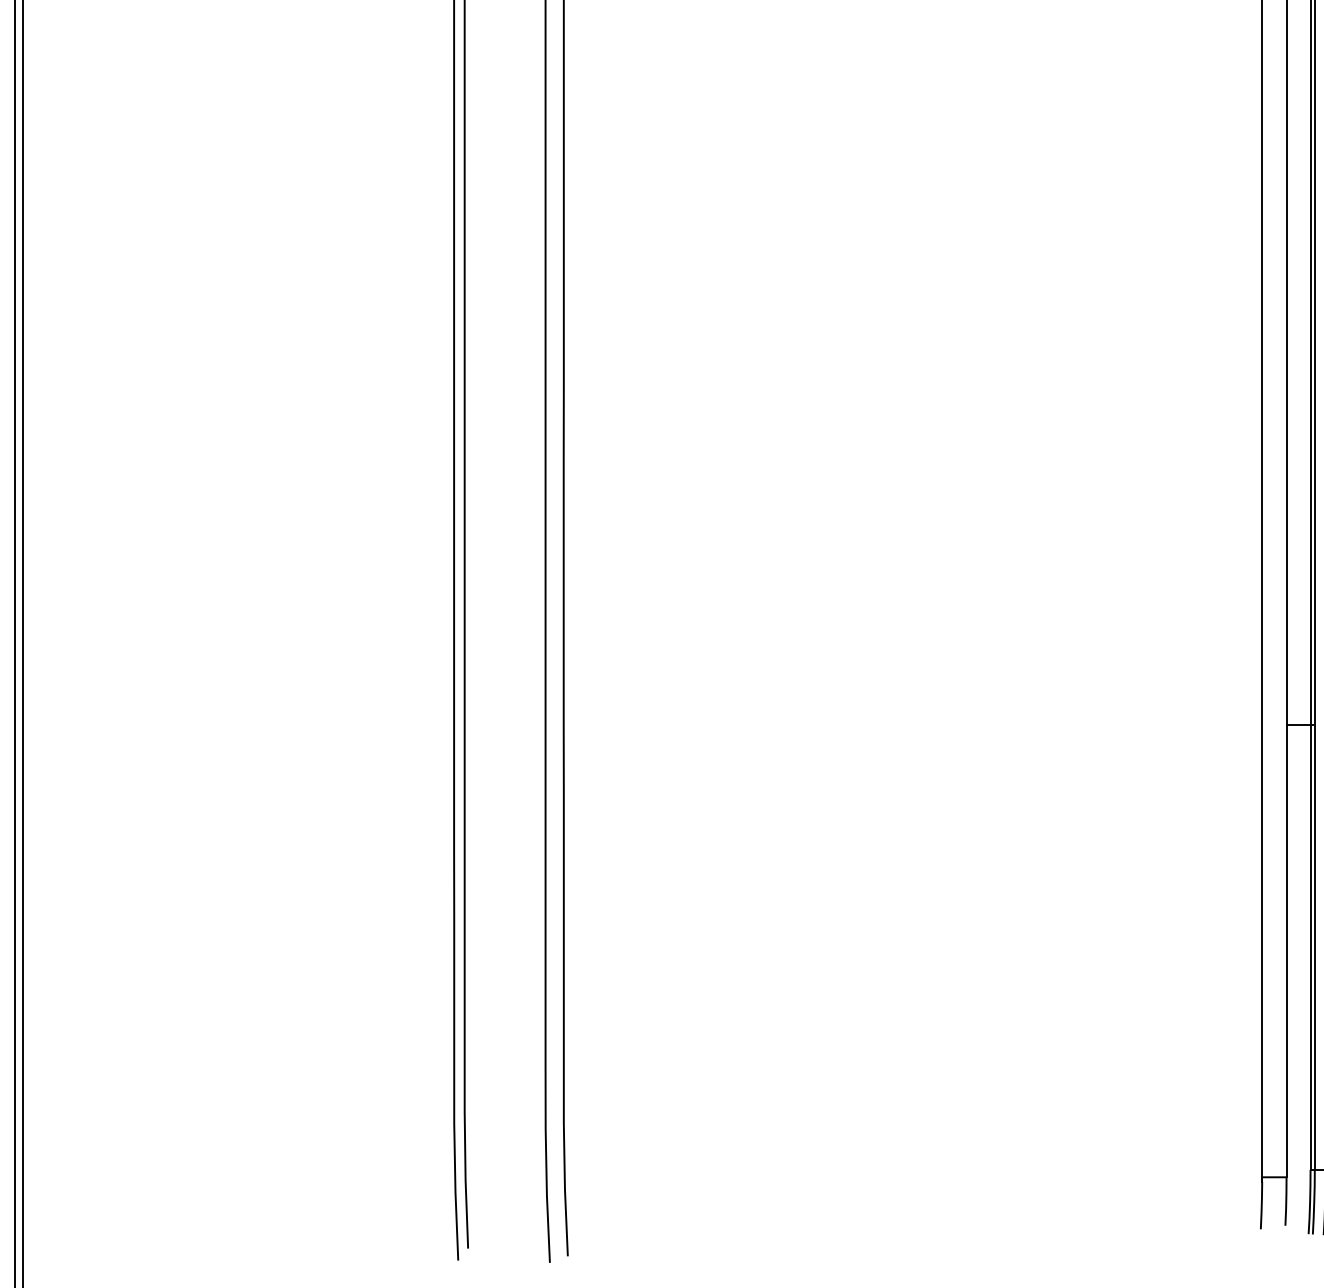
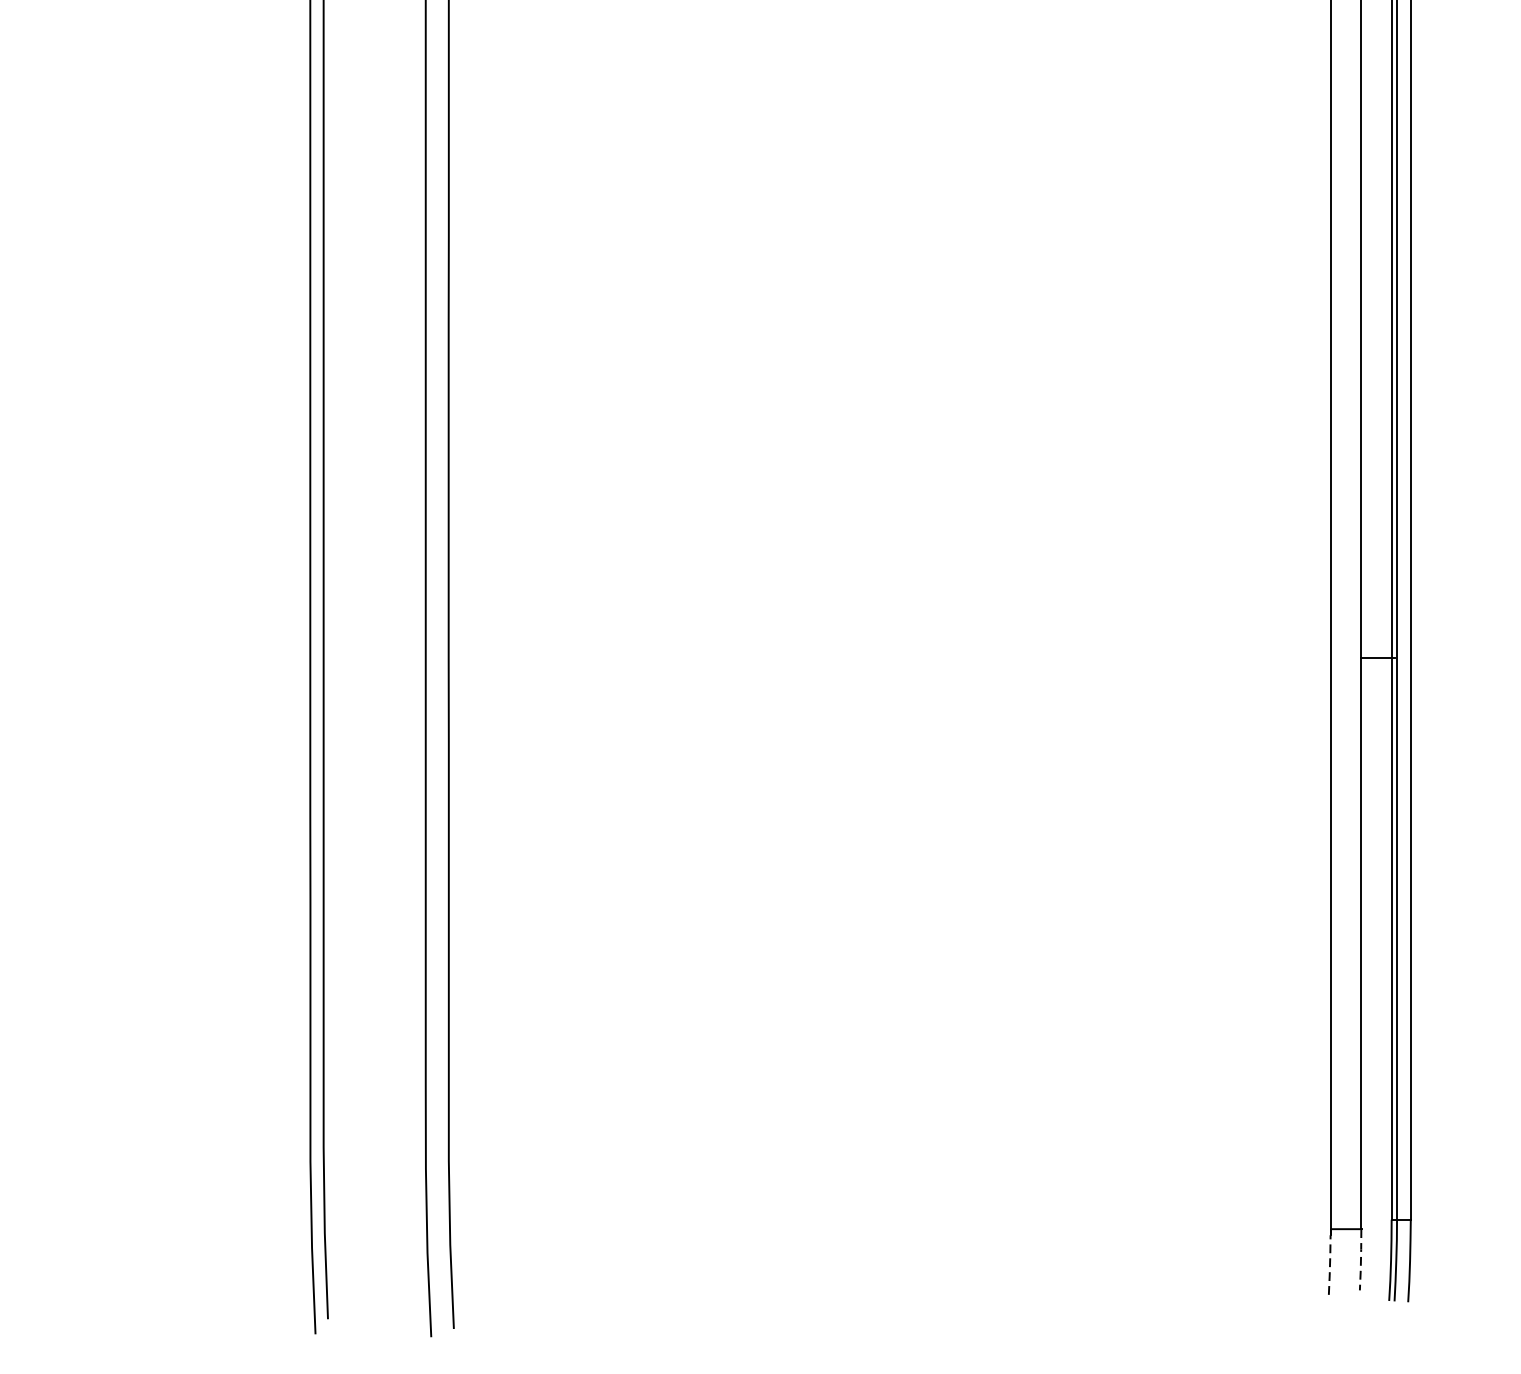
line: (1286, 1201) -> (1361, 1259), solid -> dashed
line: (1261, 1205) -> (1329, 1264), solid -> dashed

